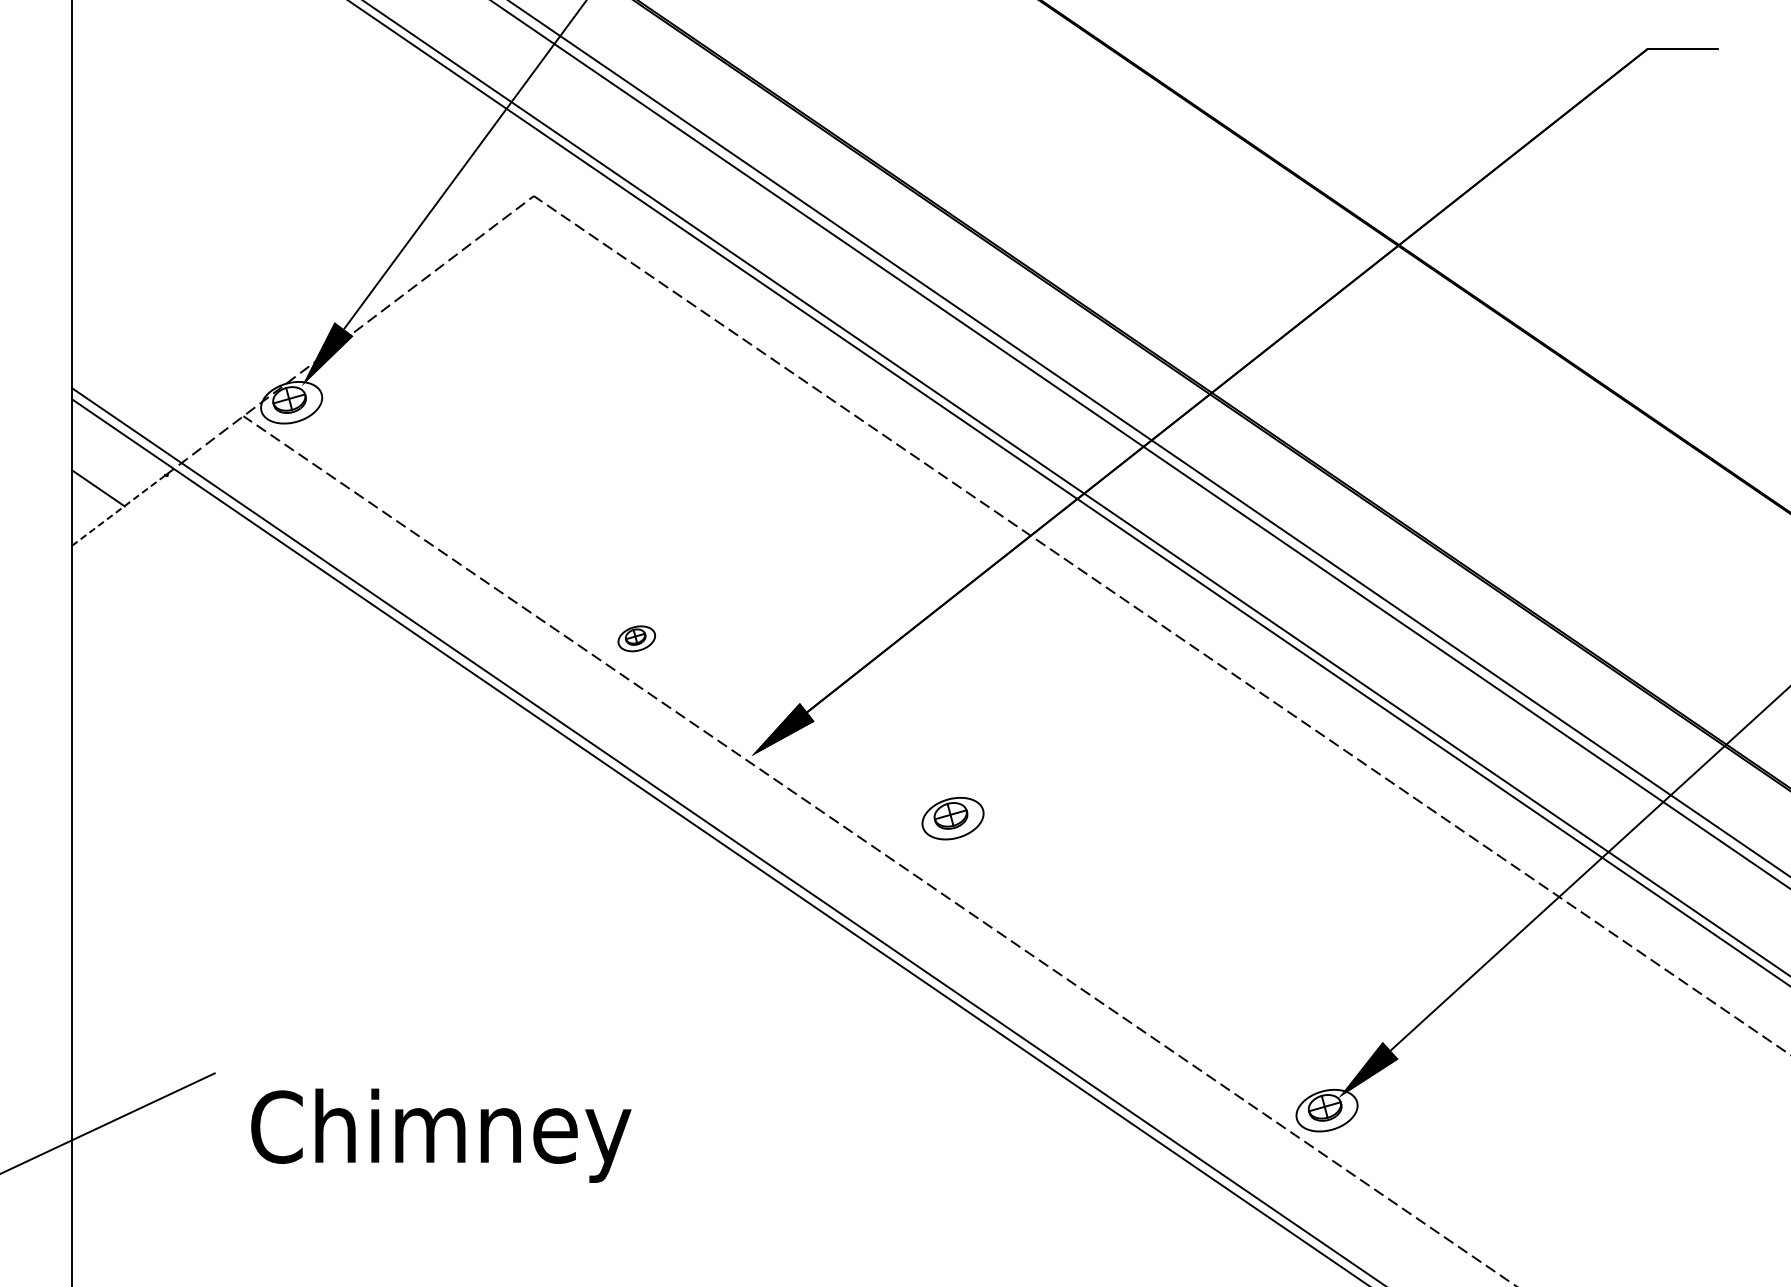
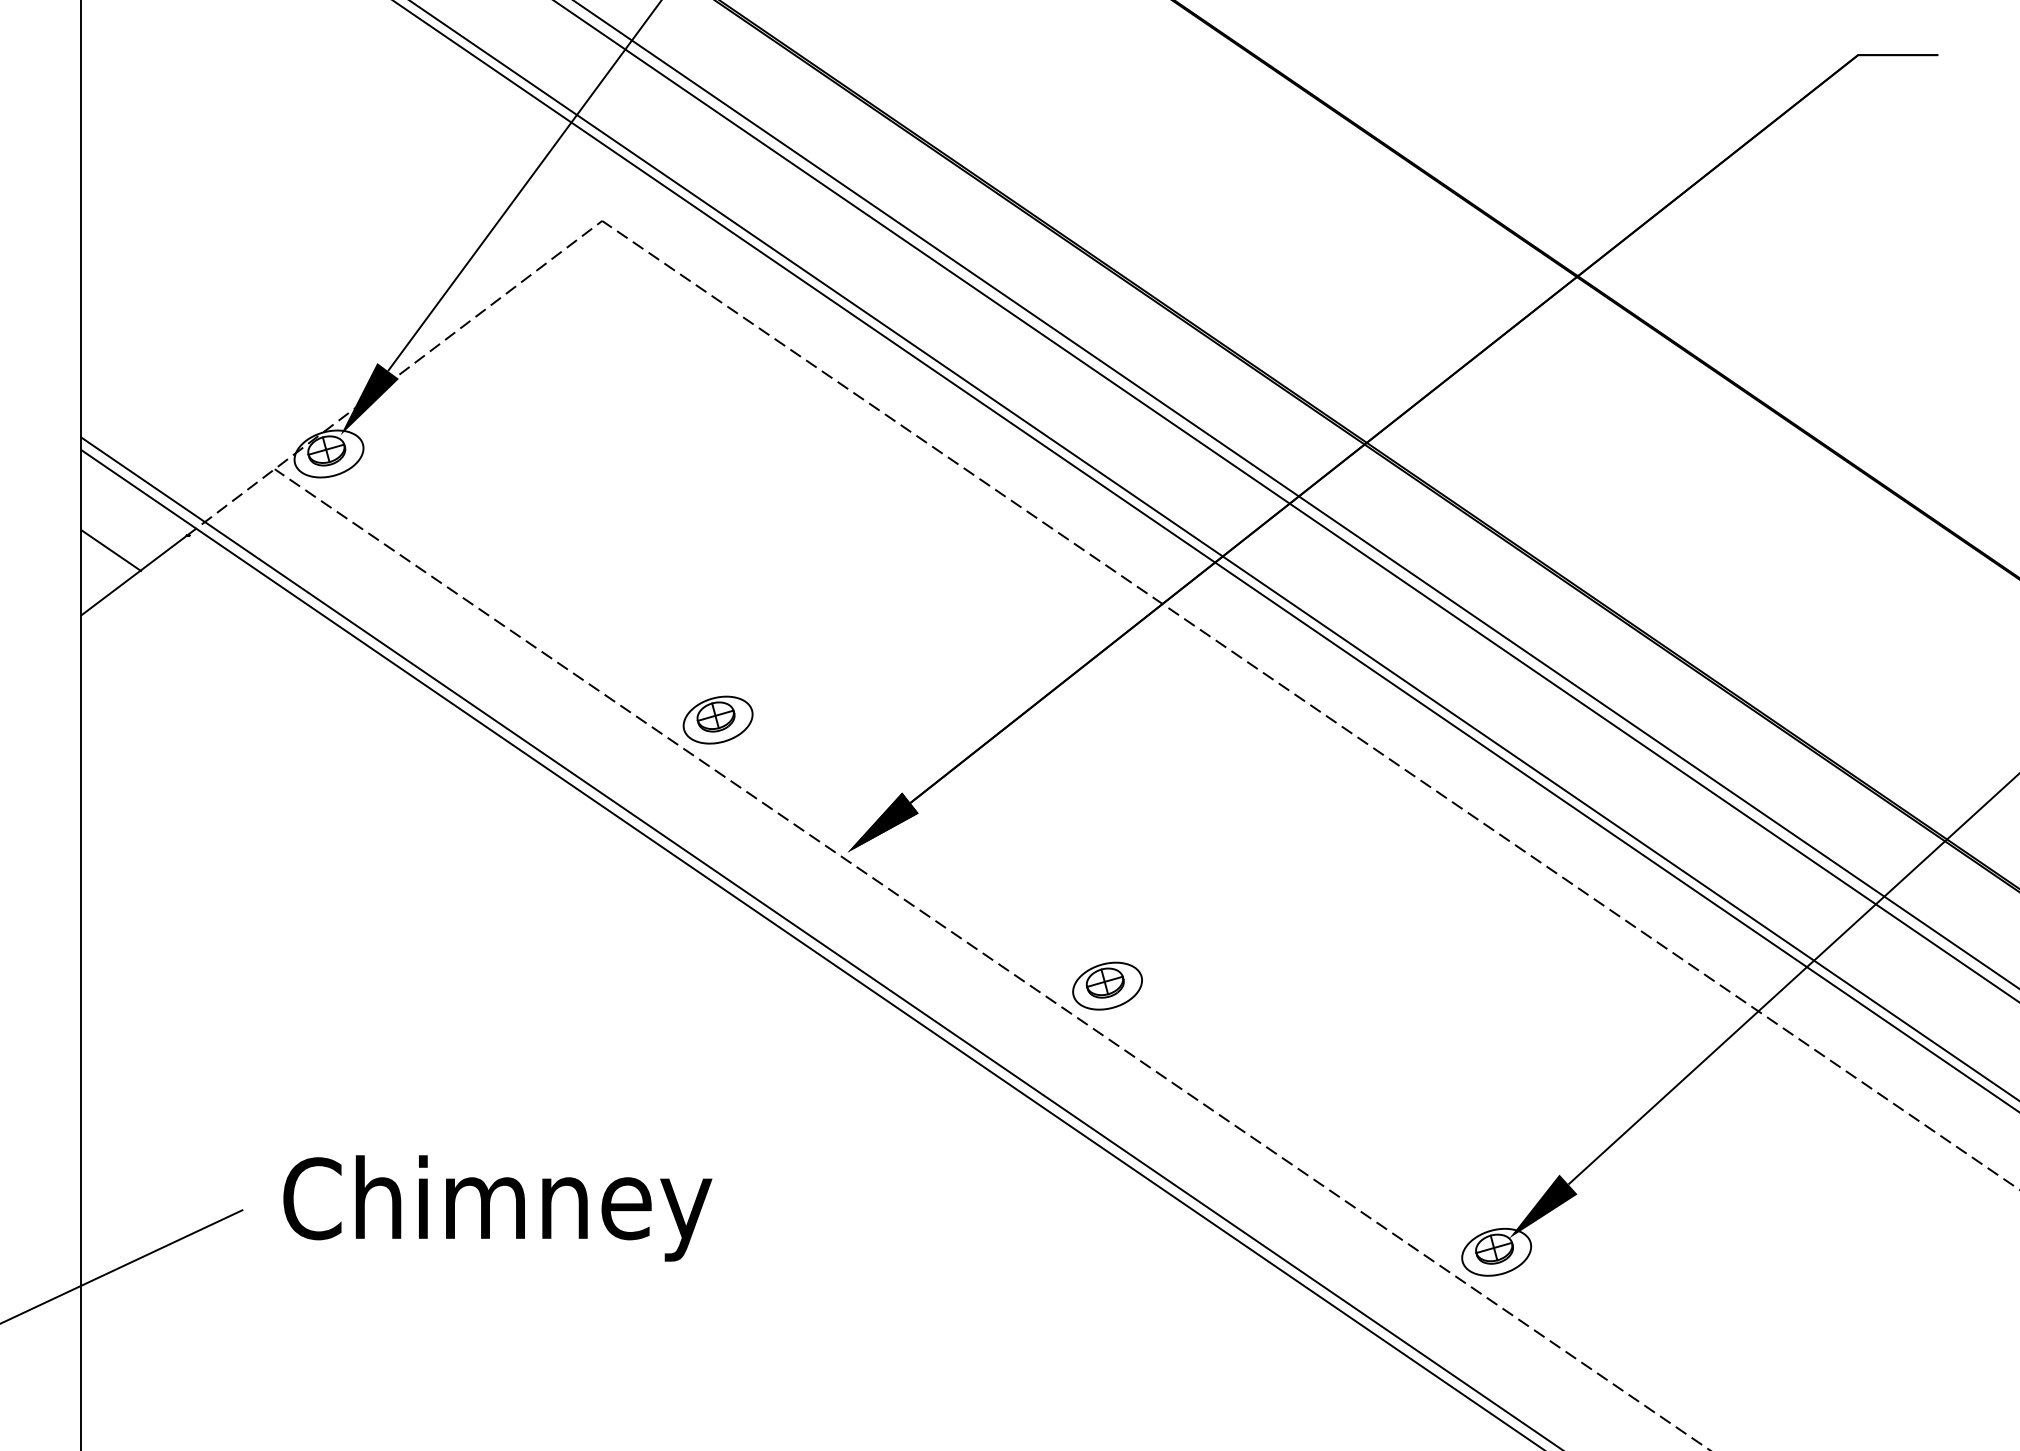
line: (118, 510) -> (133, 575), dashed -> solid
part: (636, 638) -> (717, 719), size x1.67
part: (952, 818) -> (1106, 985), moved
text: (441, 1135) -> (498, 1208), moved

